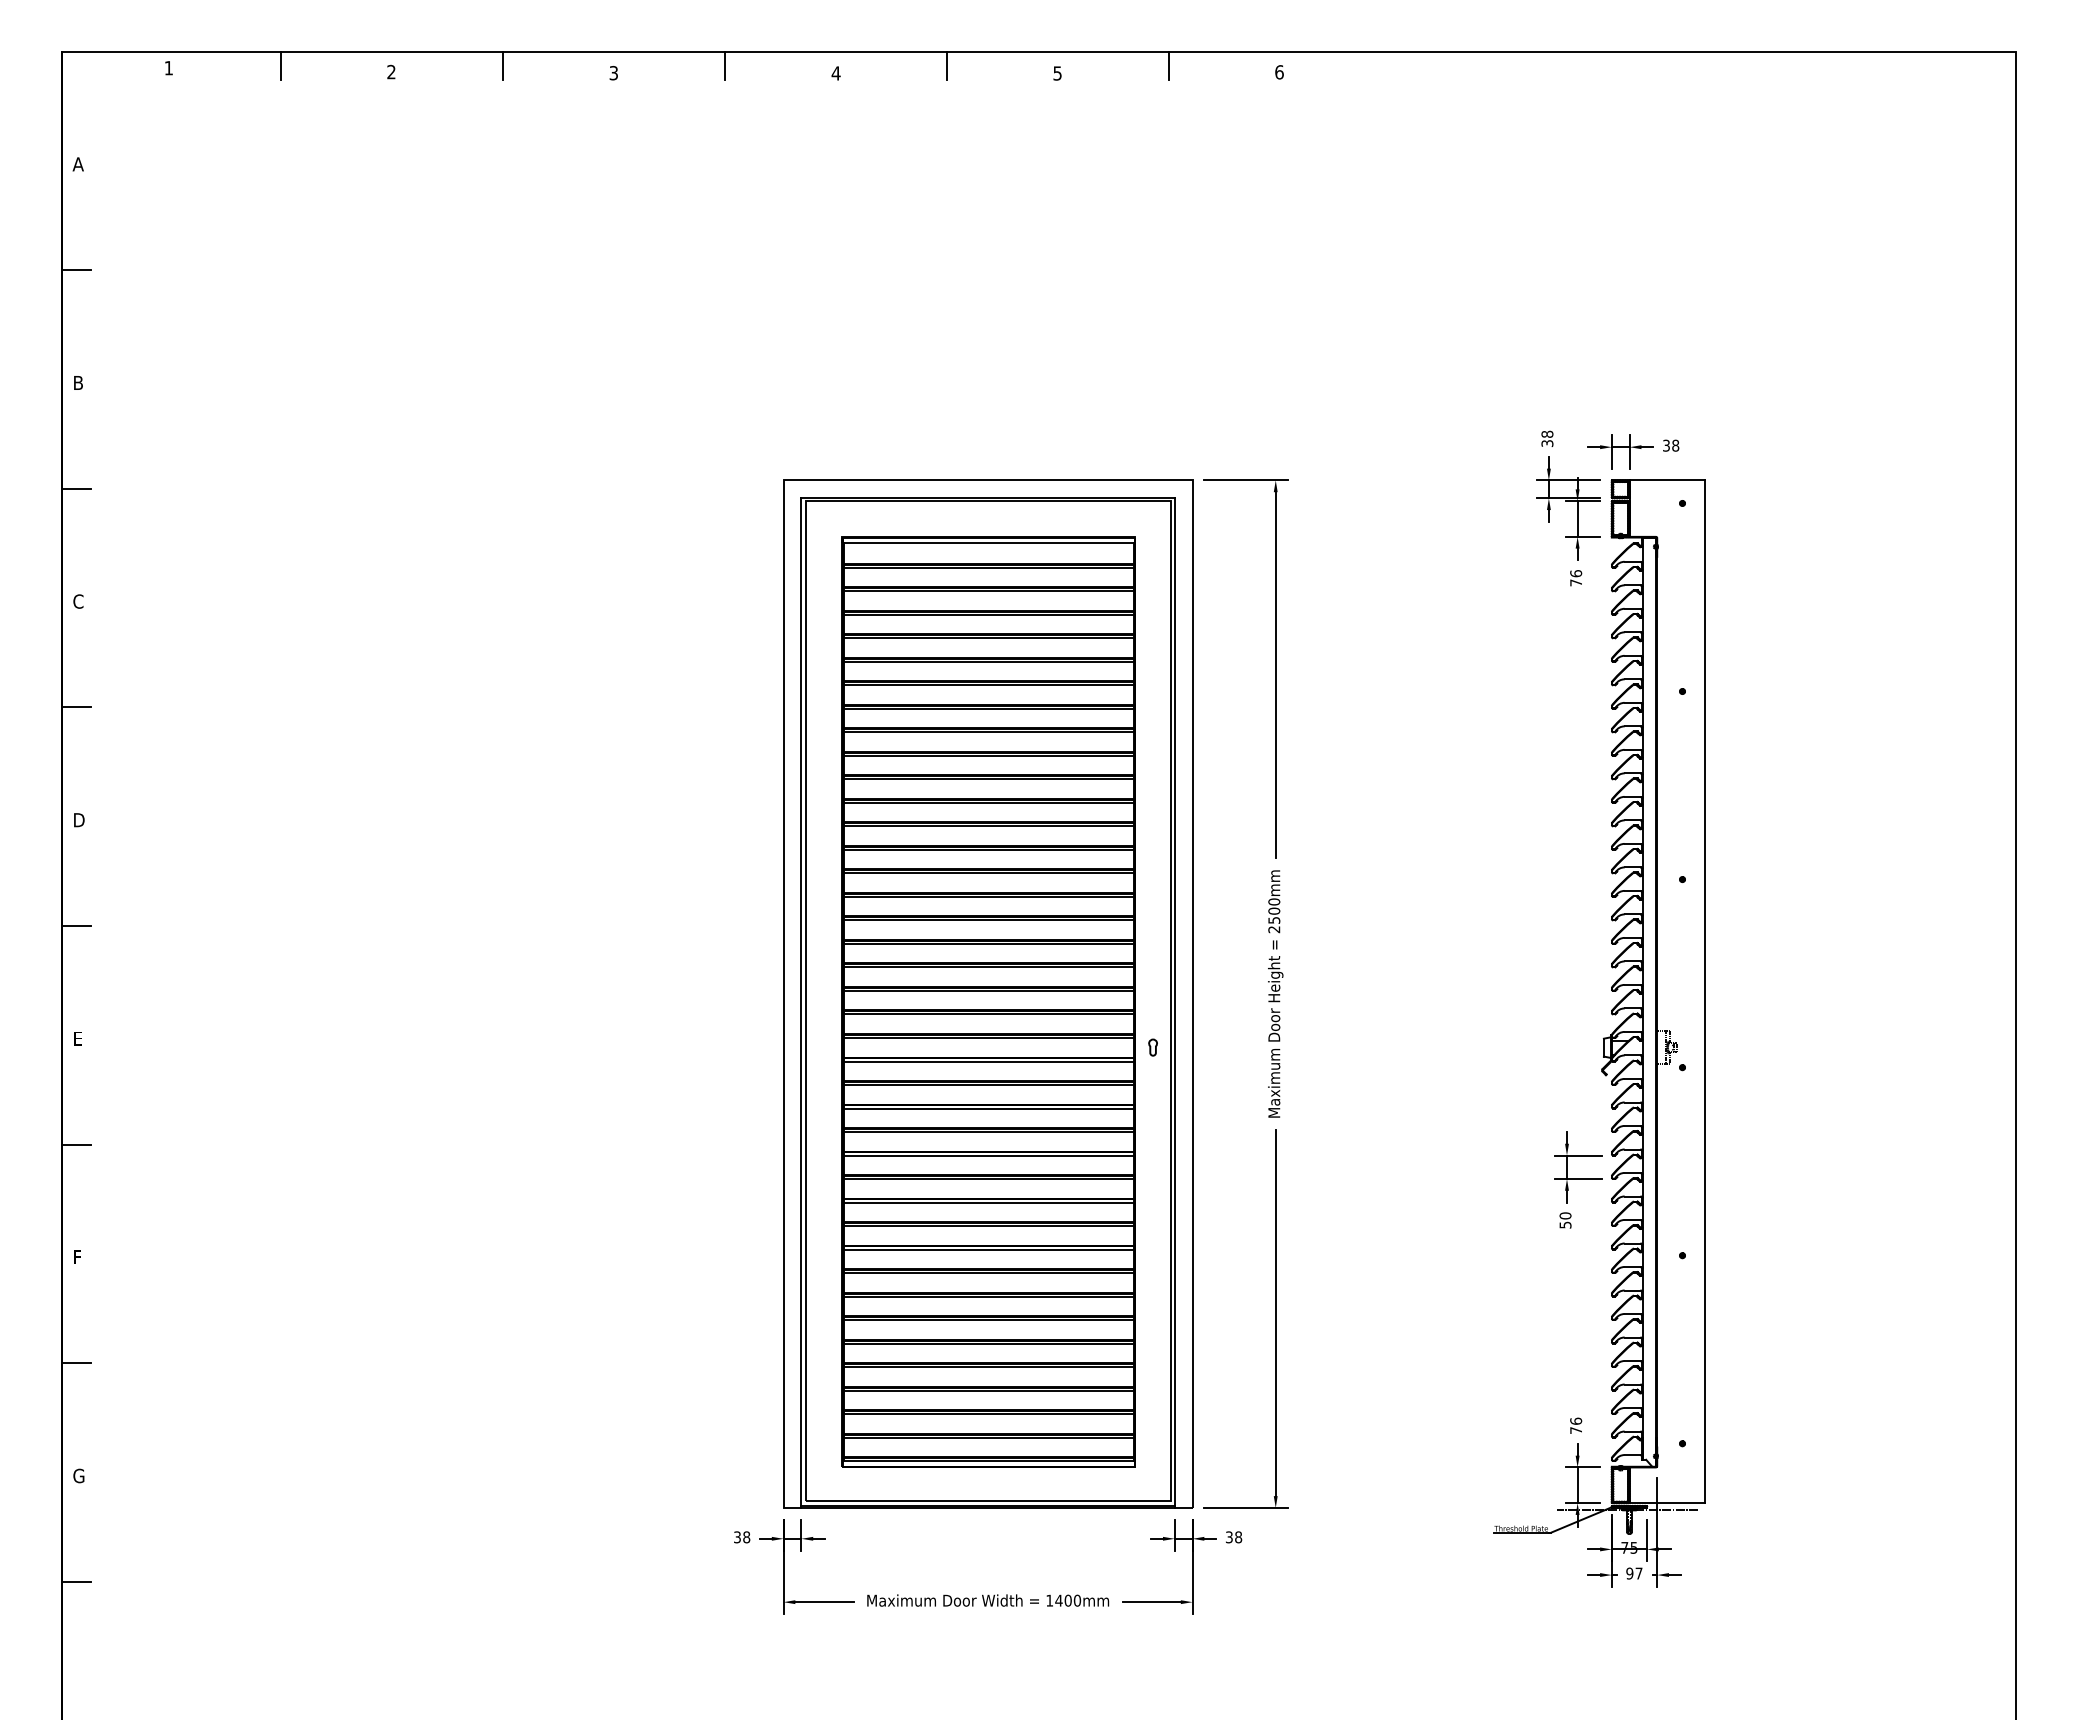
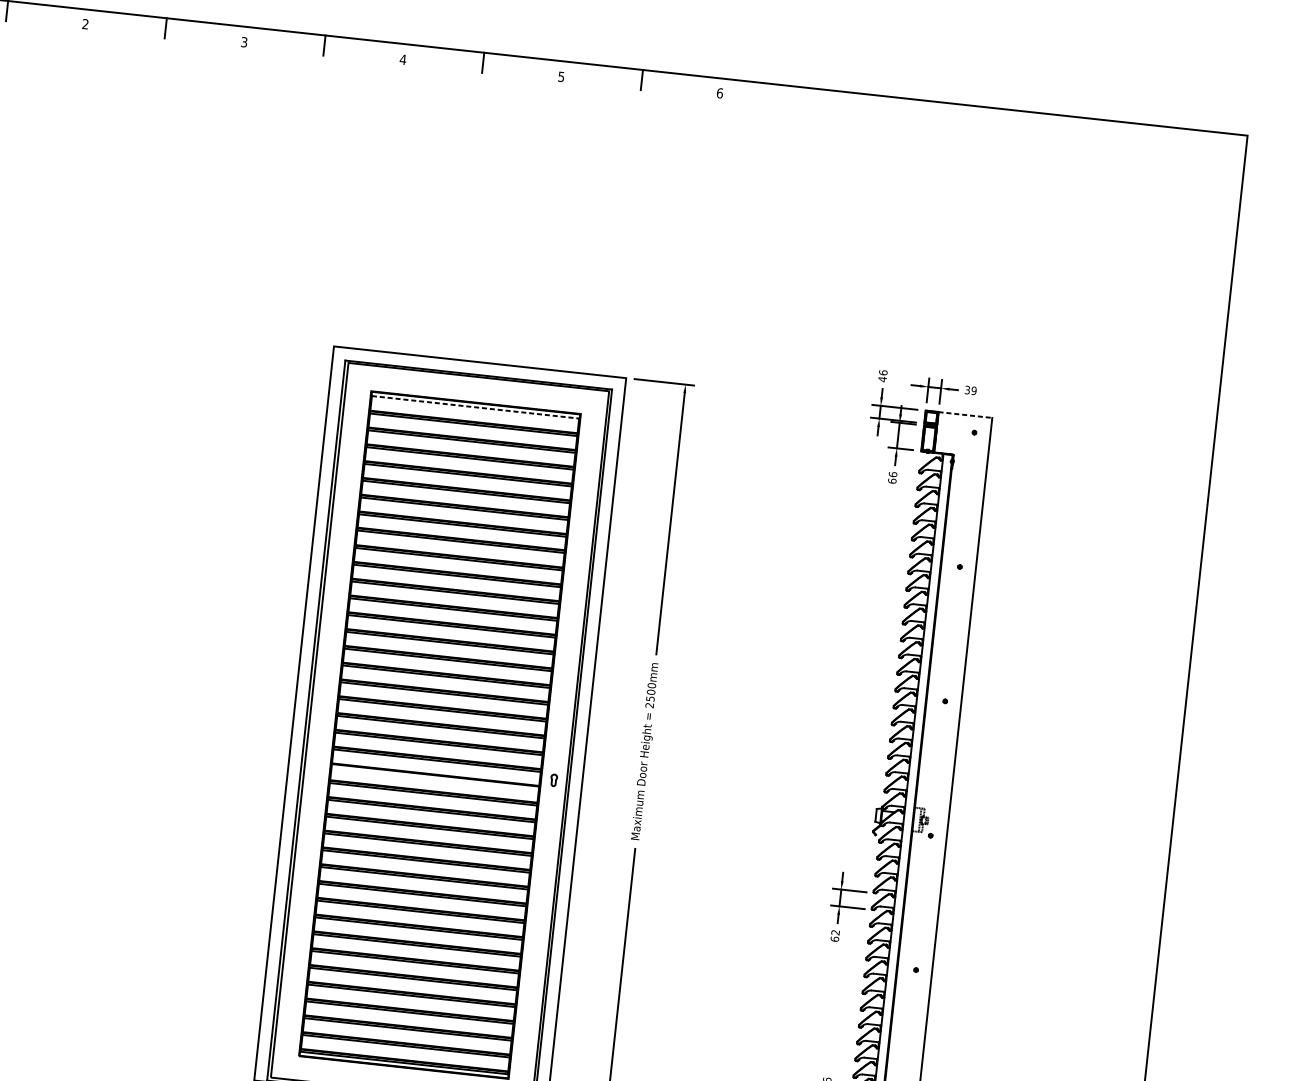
text: (1547, 438) -> (883, 375), 38 -> 46
text: (1675, 445) -> (973, 390), 38 -> 39
line: (1667, 480) -> (965, 415), solid -> dashed
line: (989, 543) -> (476, 407), solid -> dashed
text: (1576, 582) -> (892, 480), 76 -> 66
line: (988, 1061) -> (435, 777), removed
text: (1565, 1220) -> (835, 935), 50 -> 62

